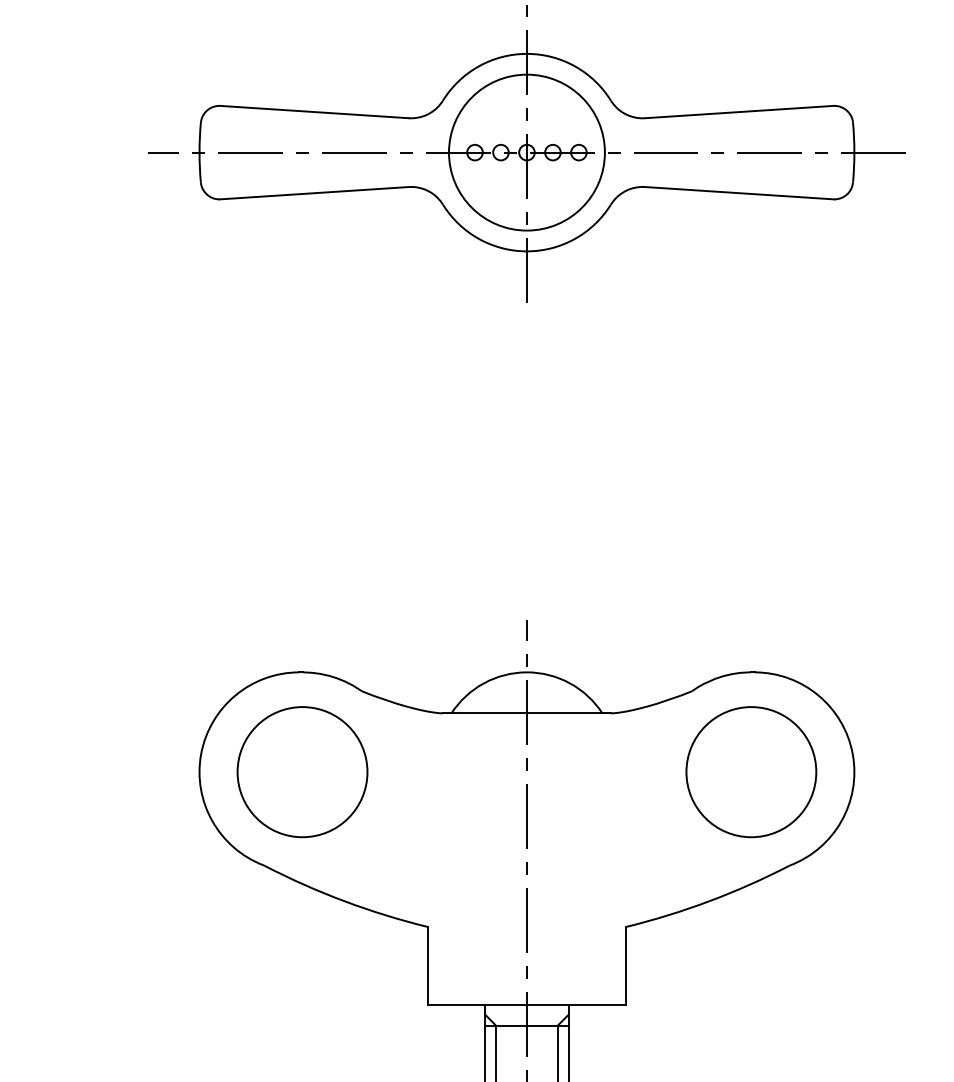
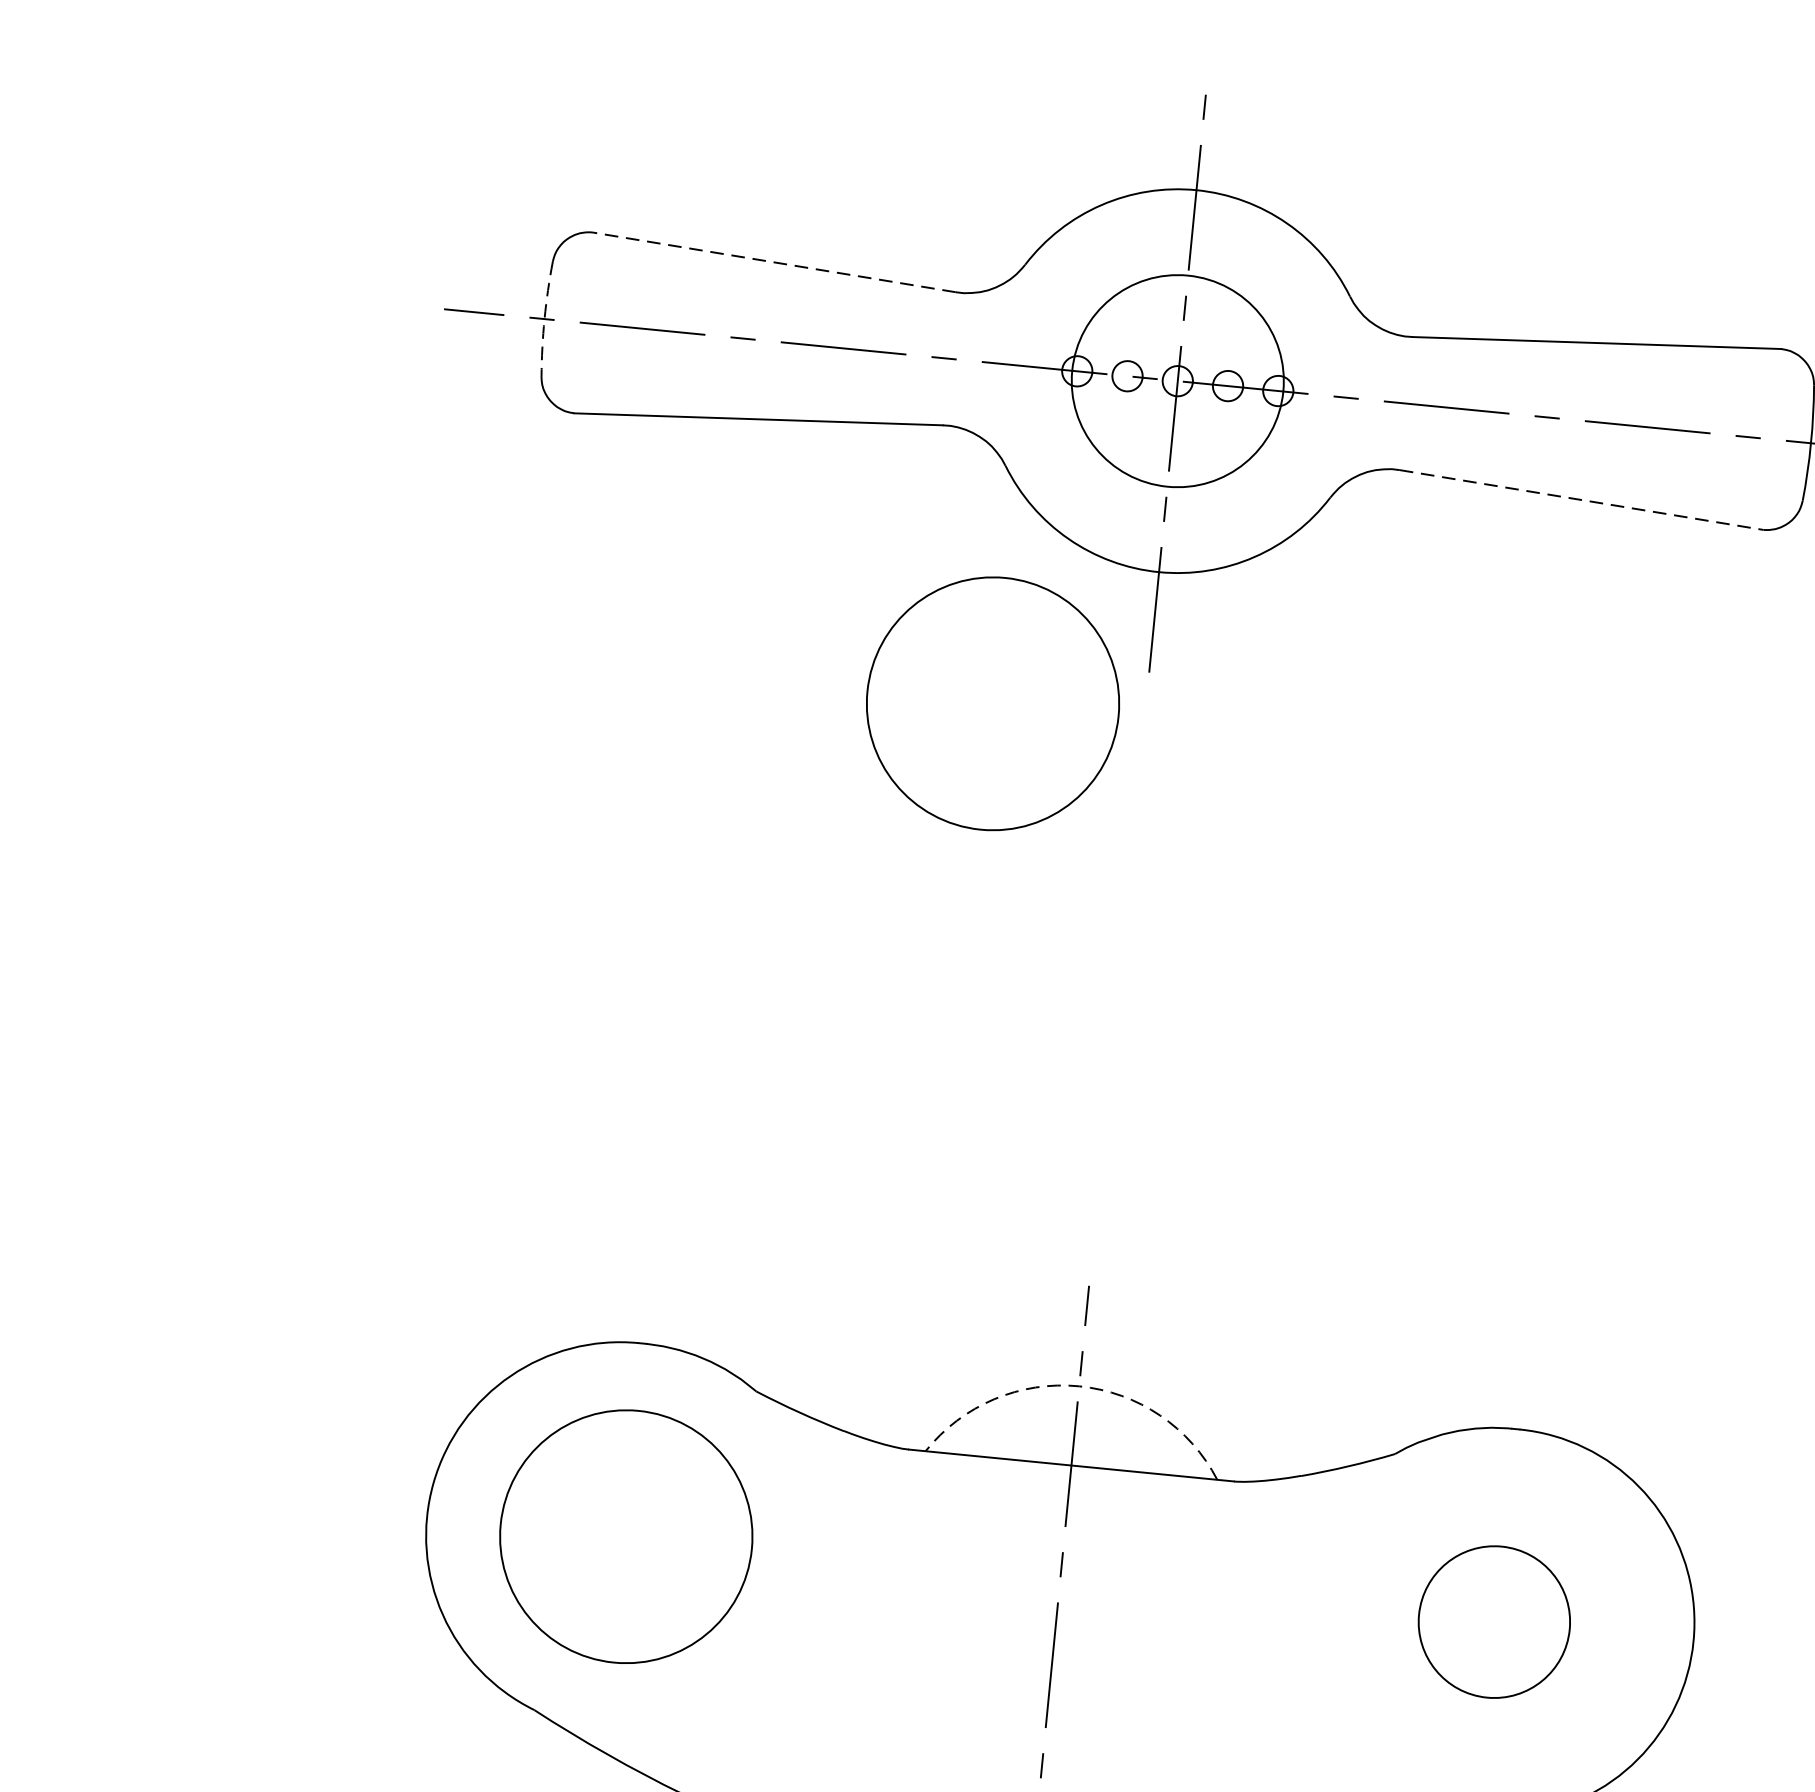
line: (314, 112) -> (774, 263), solid -> dashed
arc: (199, 152) -> (544, 318), solid -> dashed
circle: (526, 152) -> (1176, 380), size x0.7
line: (739, 193) -> (1581, 500), solid -> dashed
part: (448, 327) -> (992, 704), added
arc: (526, 672) -> (1078, 1386), solid -> dashed
part: (751, 772) -> (1494, 1622), size x0.6

